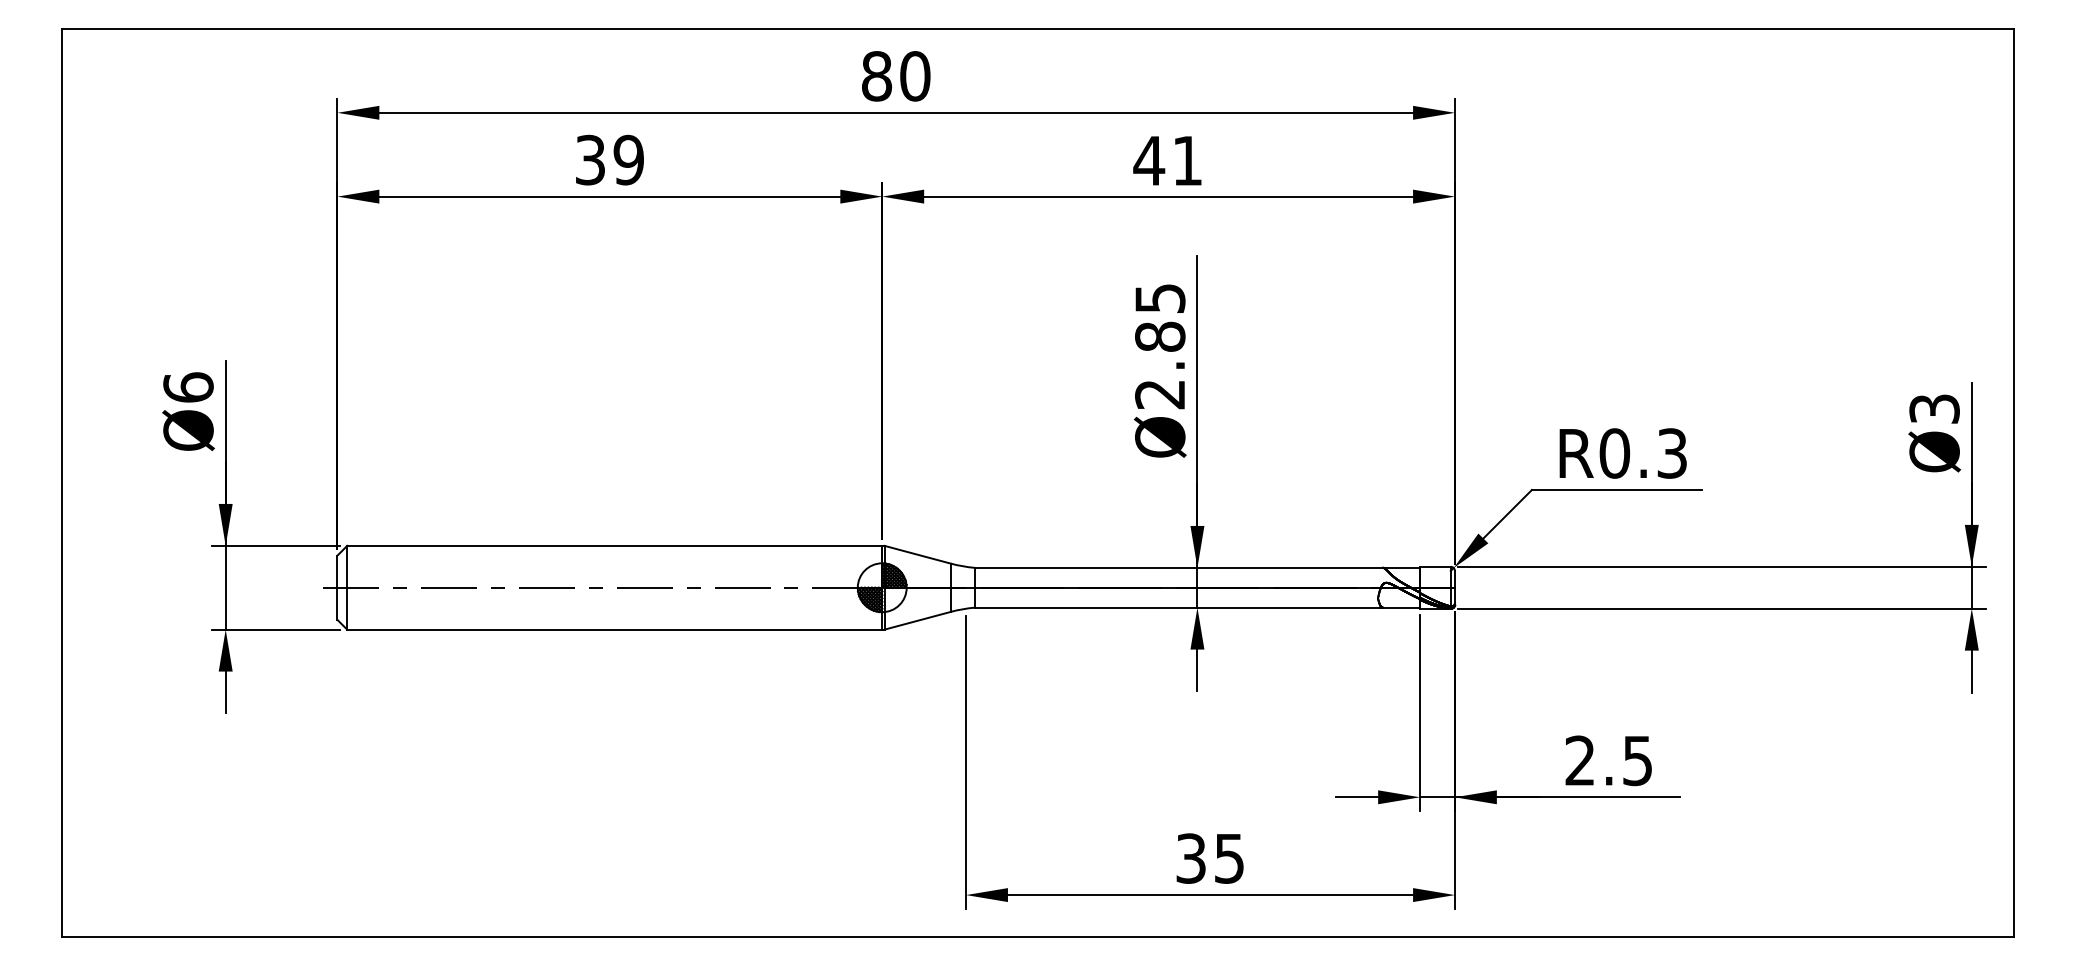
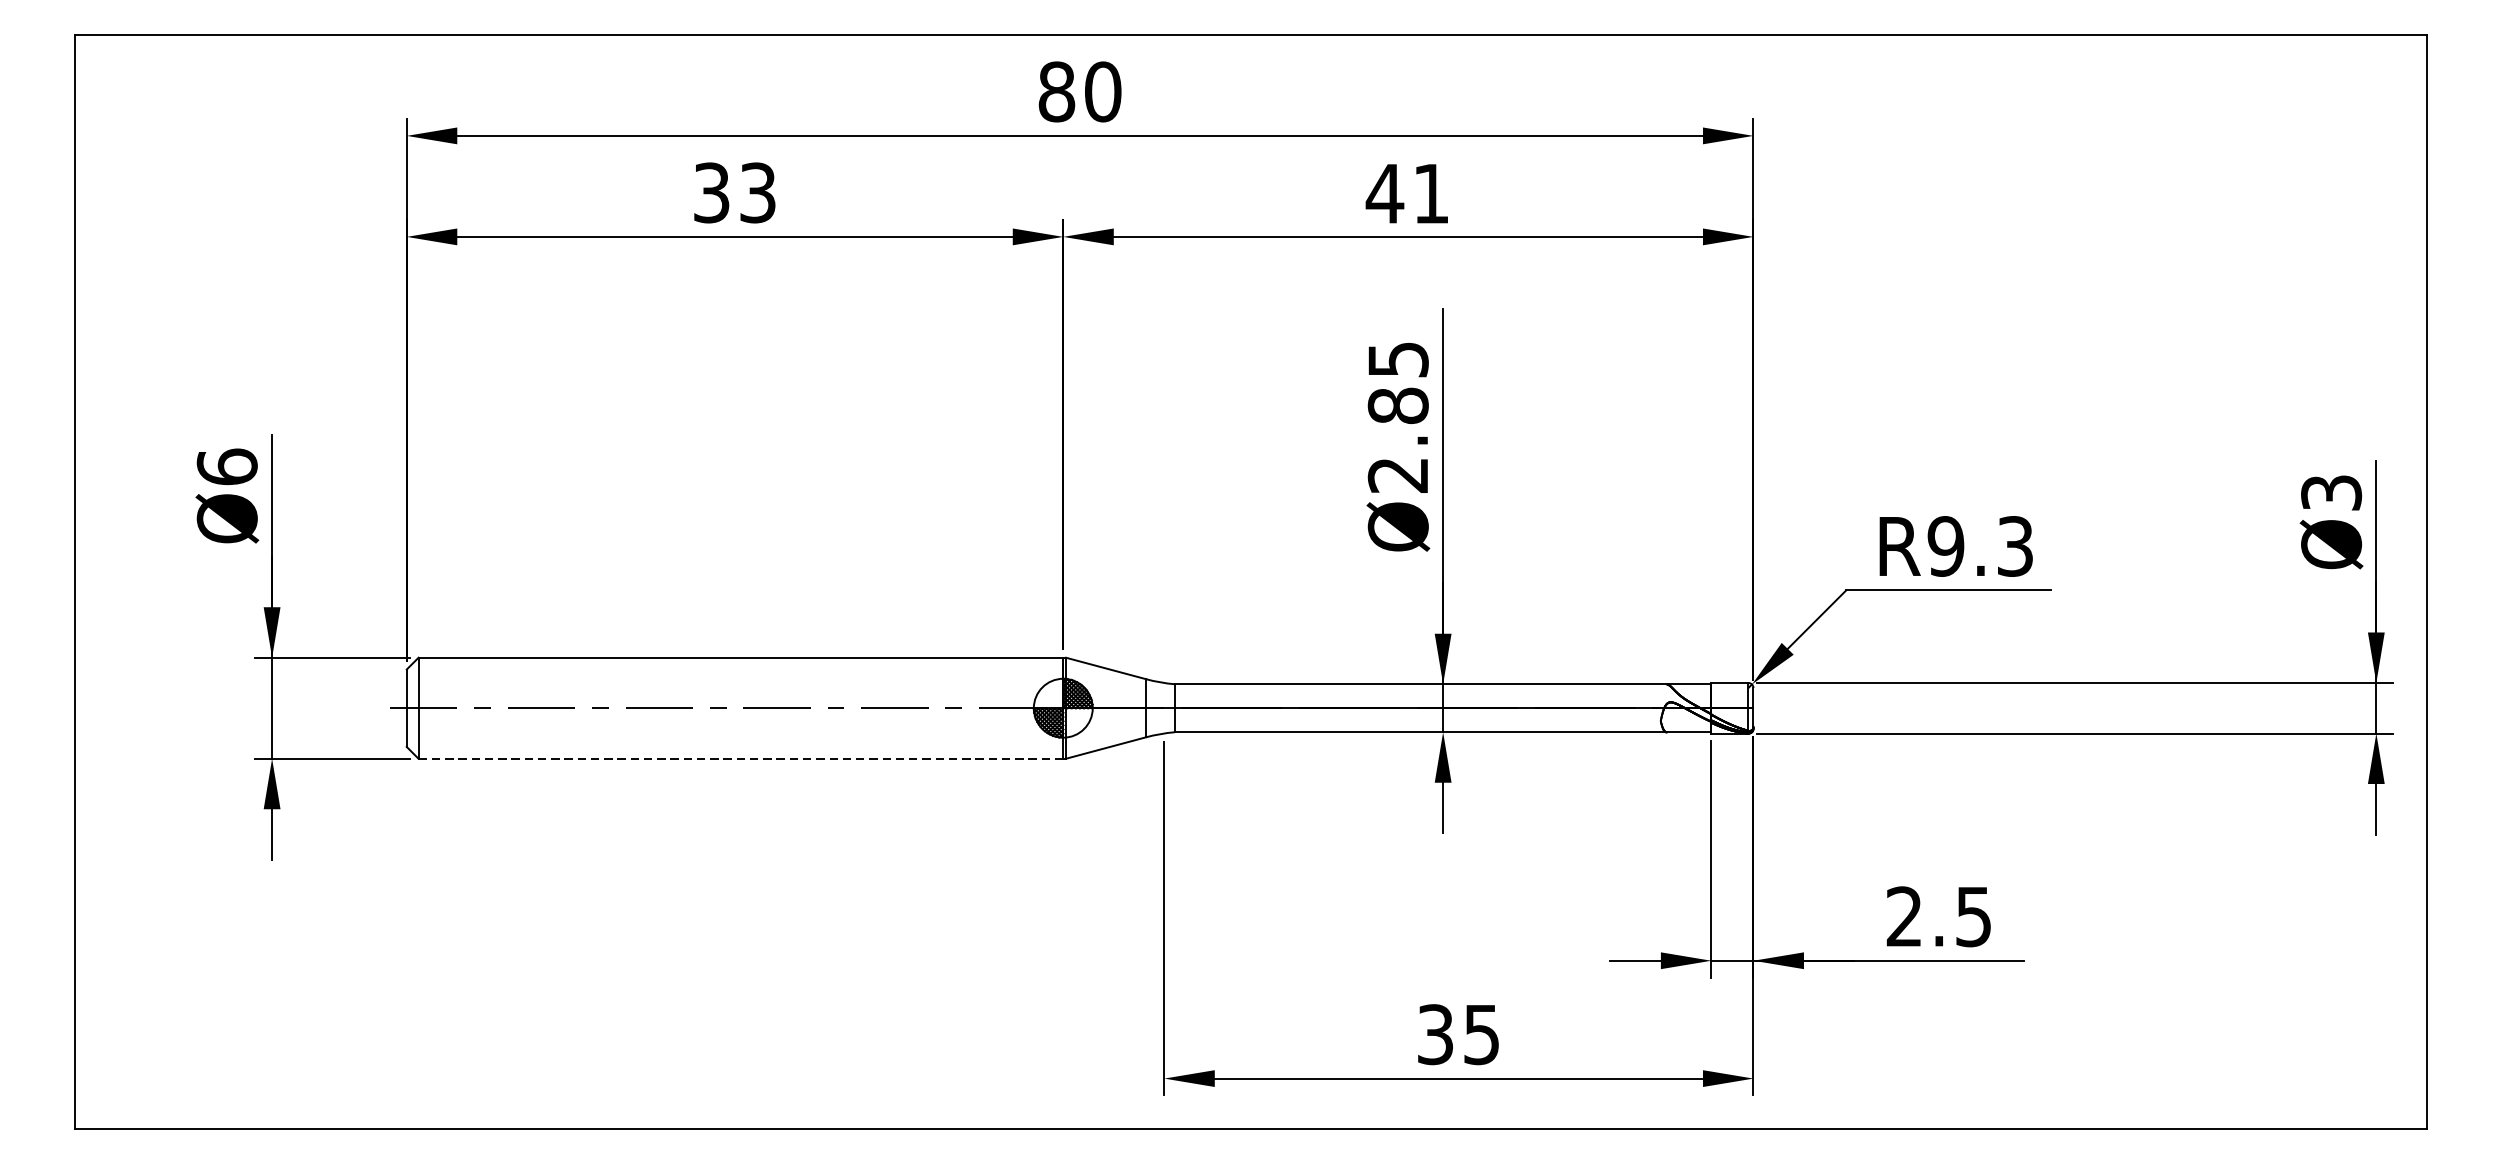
text: (628, 160) -> (757, 193), 39 -> 33
text: (1614, 453) -> (1945, 546), R0.3 -> R9.3
line: (614, 629) -> (740, 758), solid -> dashed

